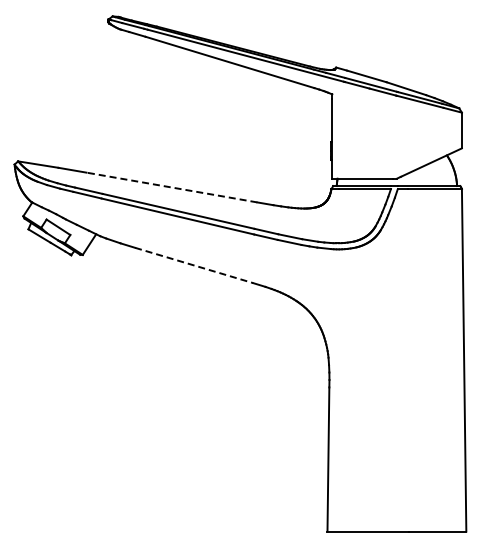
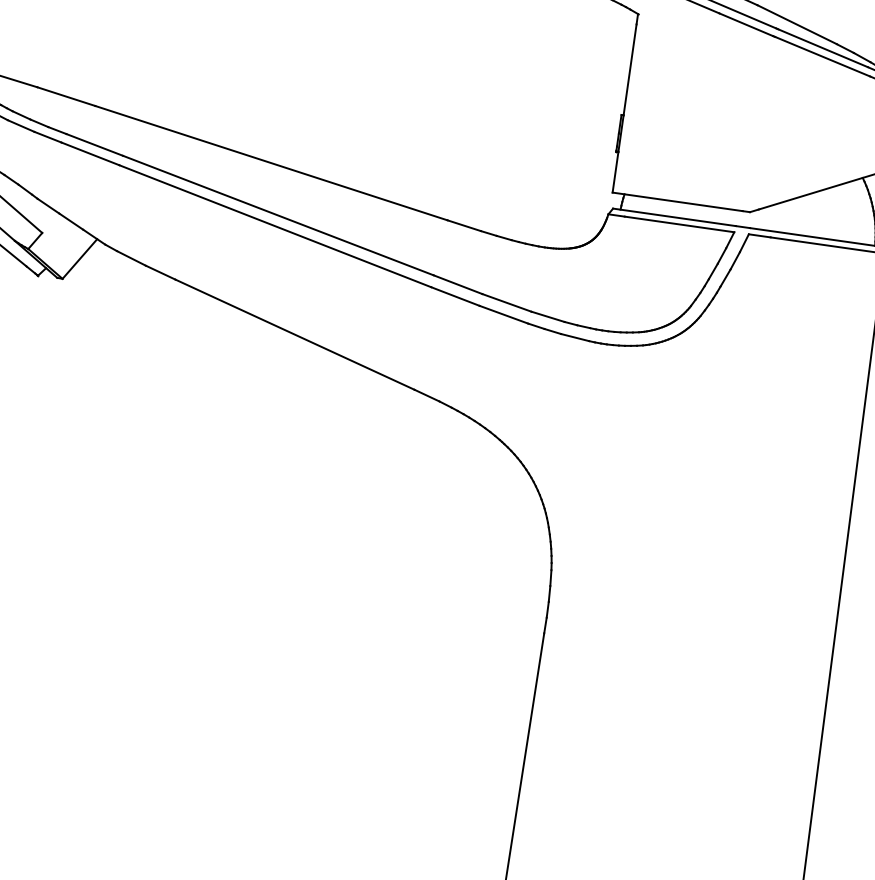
line: (171, 187) -> (270, 162), dashed -> solid
line: (194, 265) -> (295, 334), dashed -> solid

